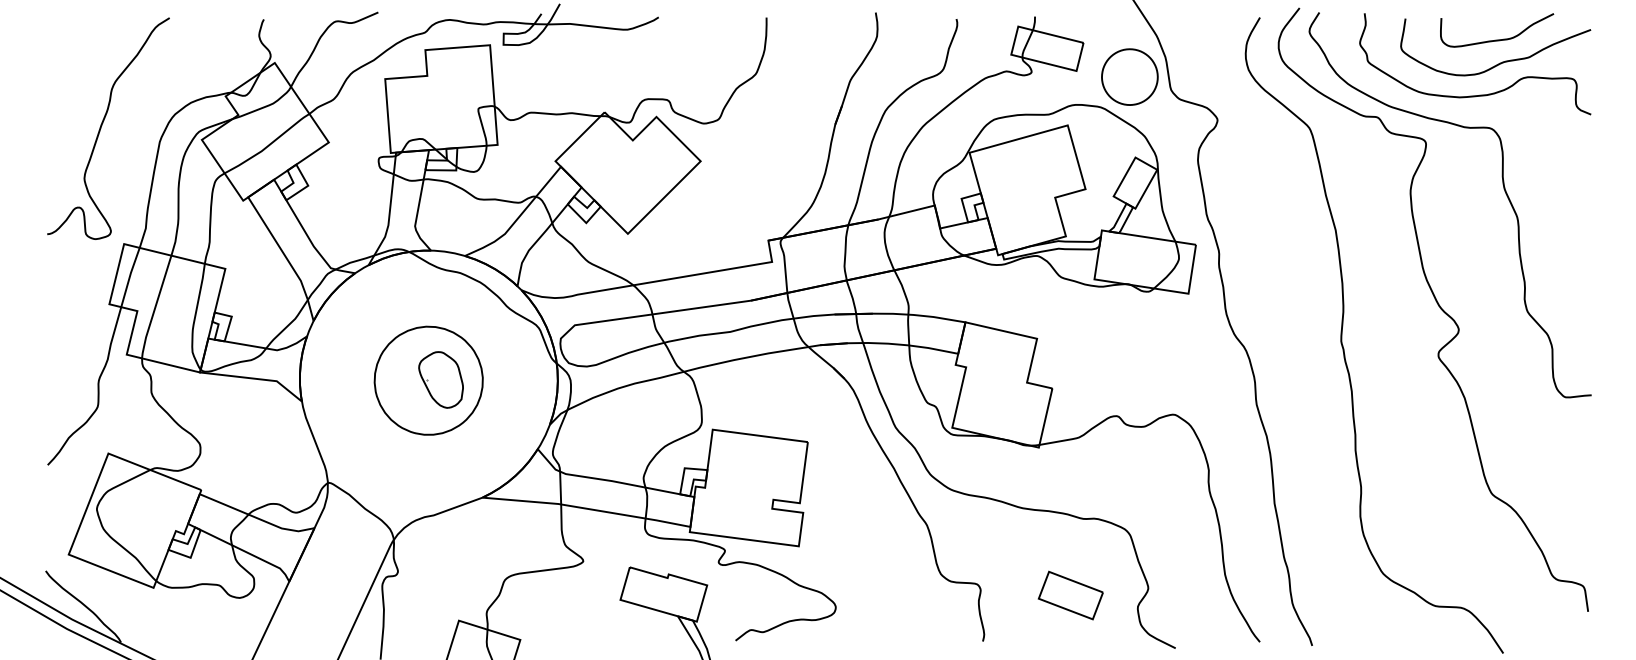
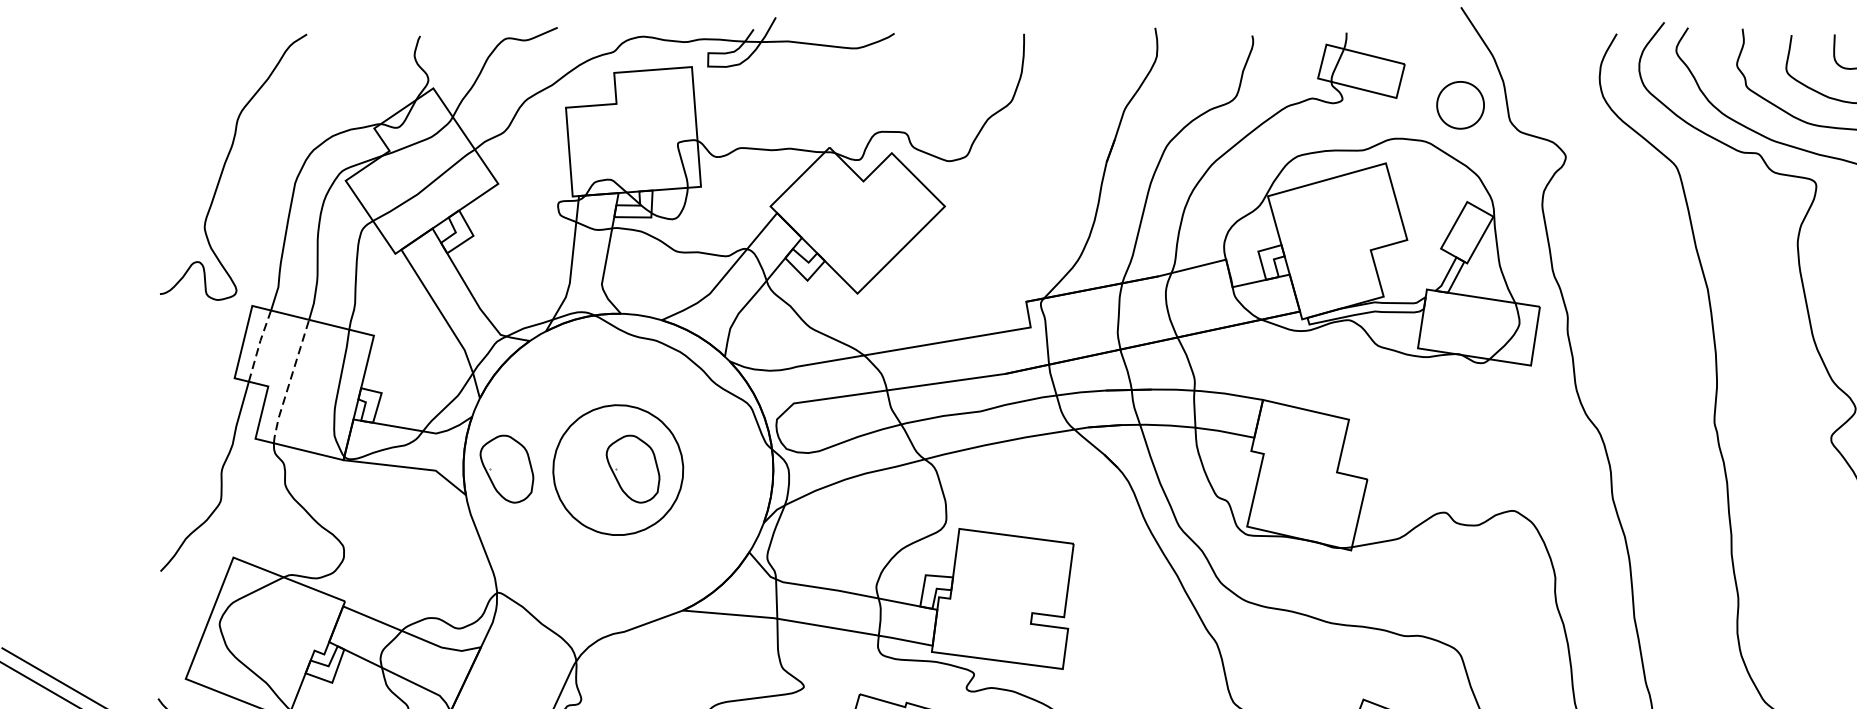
part: (1129, 76) -> (1460, 104), size x0.7
line: (129, 276) -> (258, 344), solid -> dashed
line: (155, 307) -> (290, 382), solid -> dashed
part: (335, 379) -> (506, 468), added

